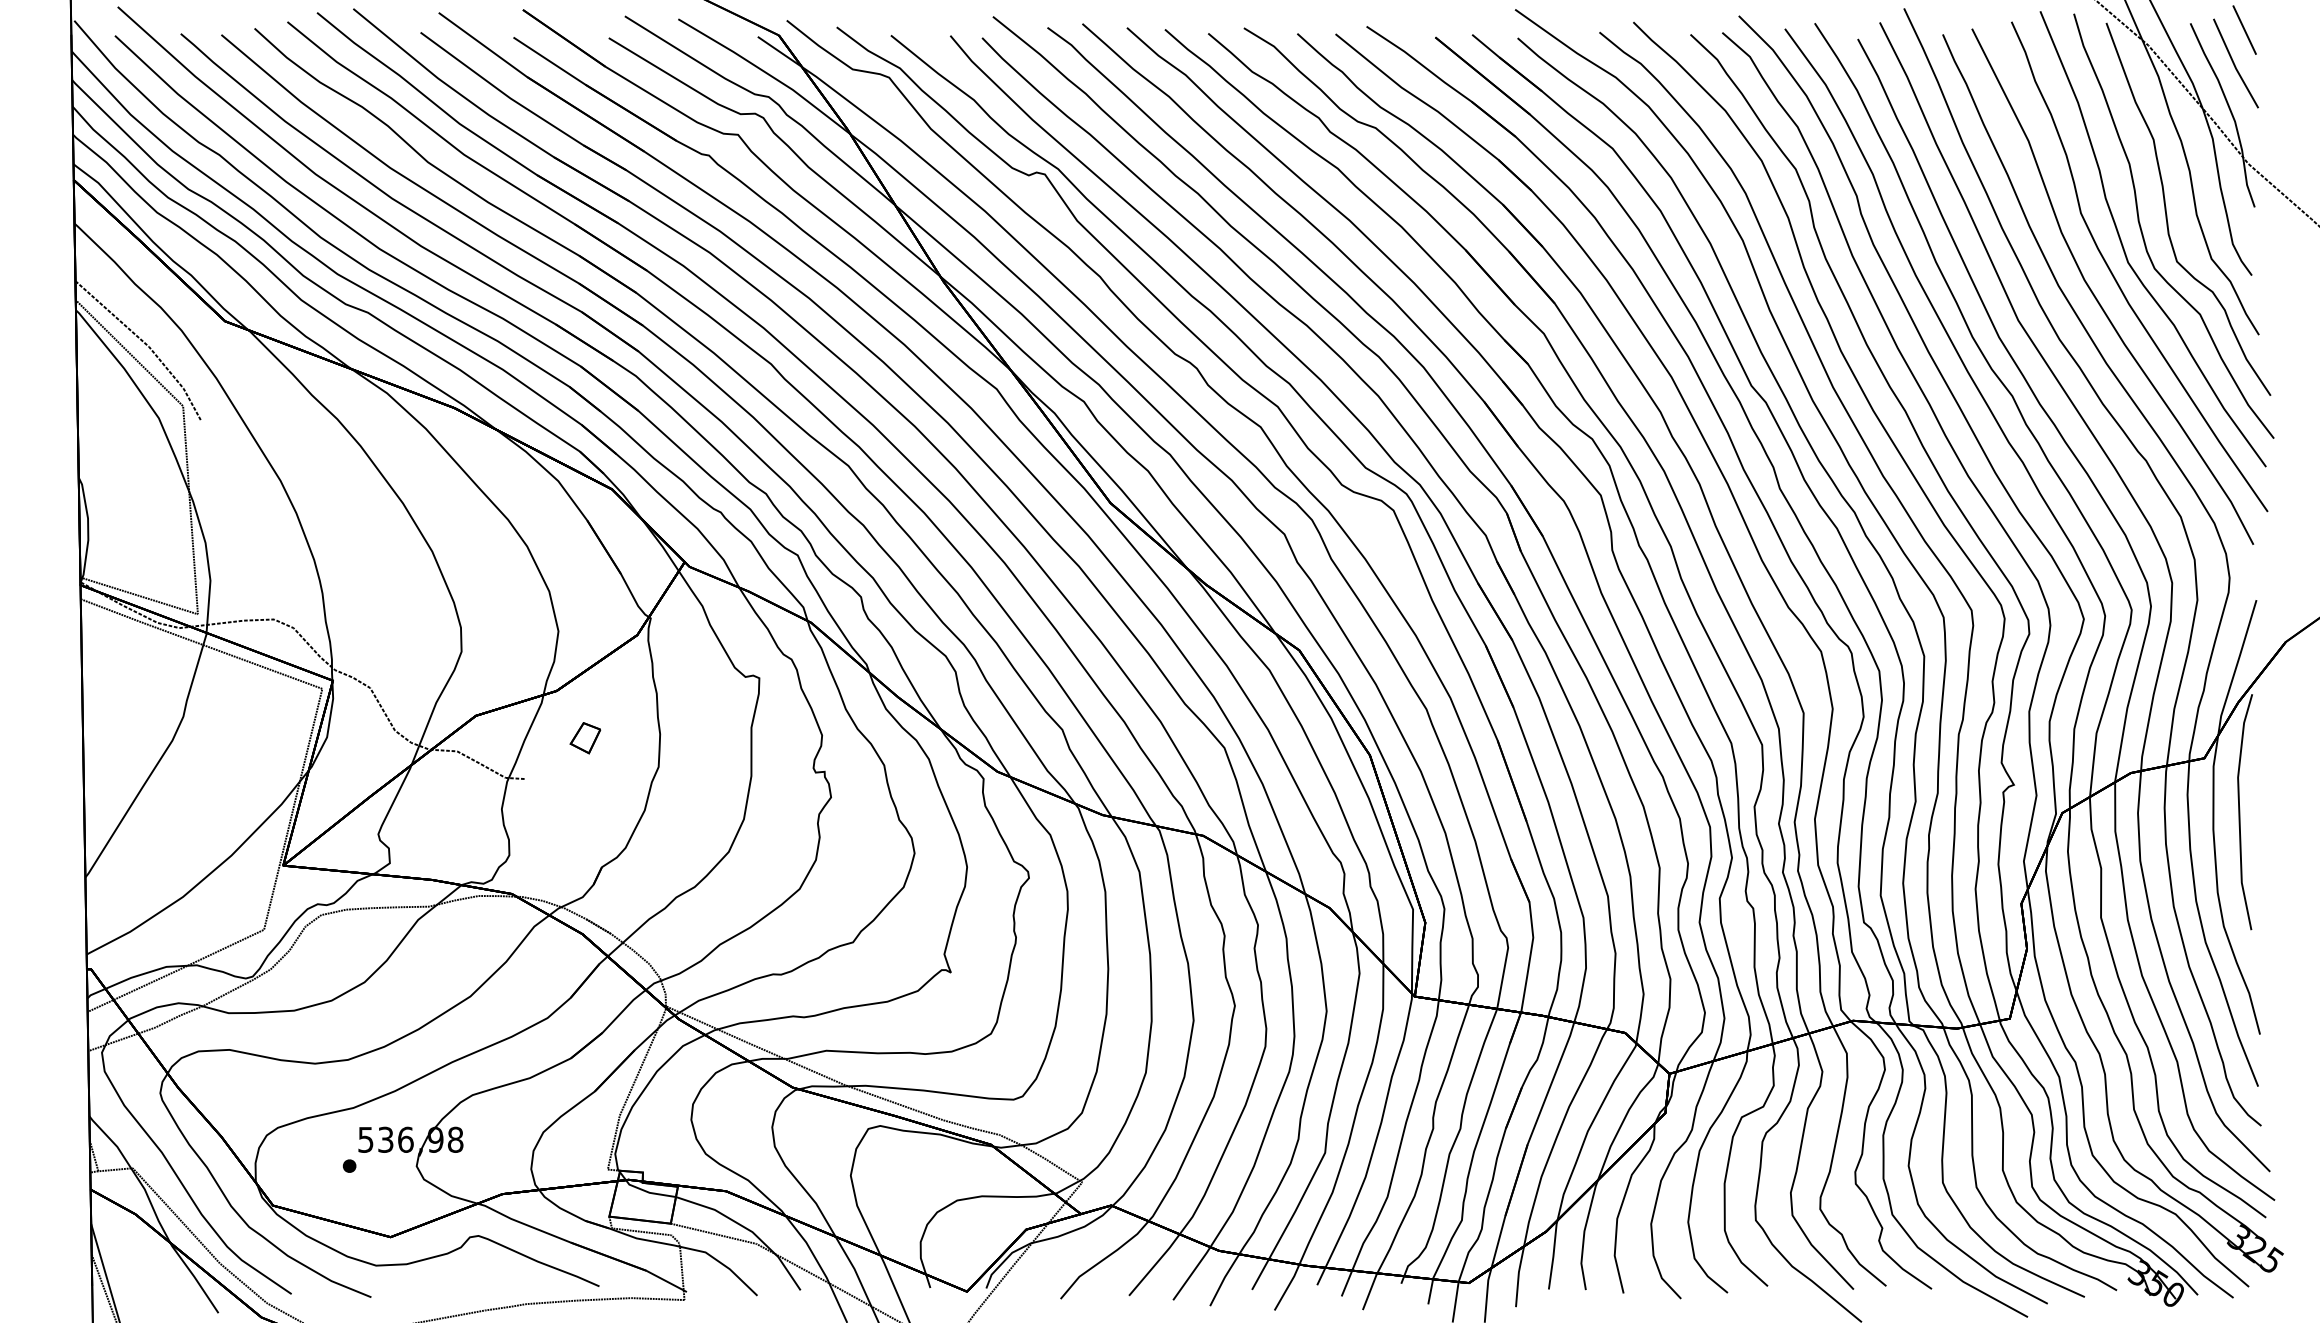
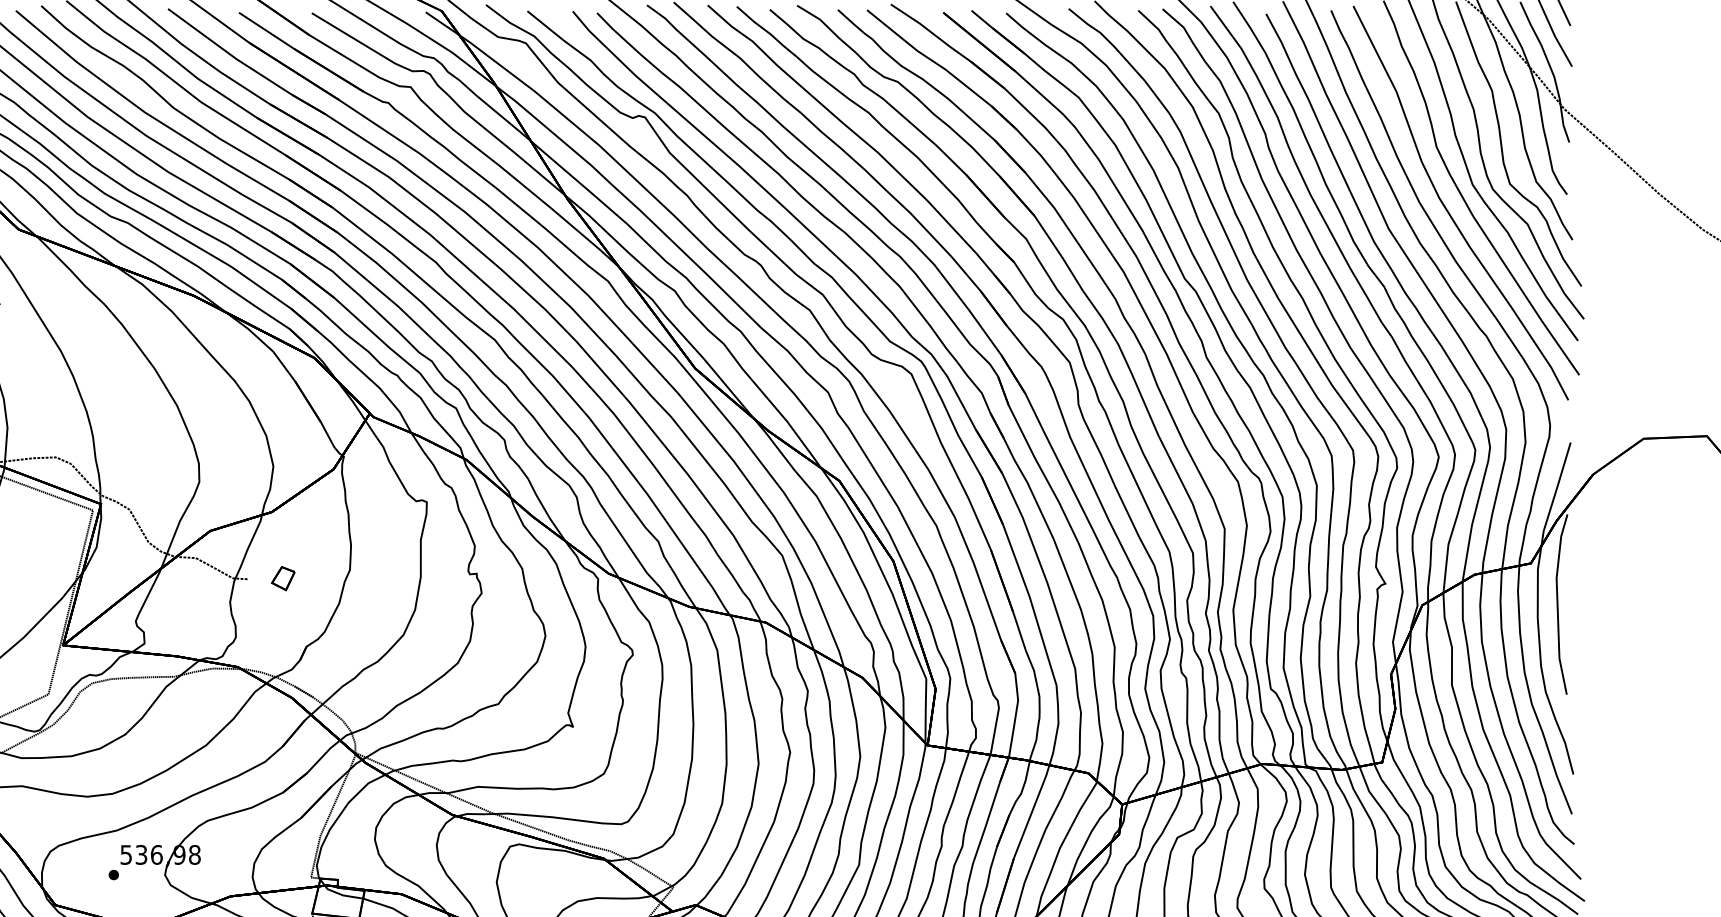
part: (585, 738) -> (283, 578), moved

